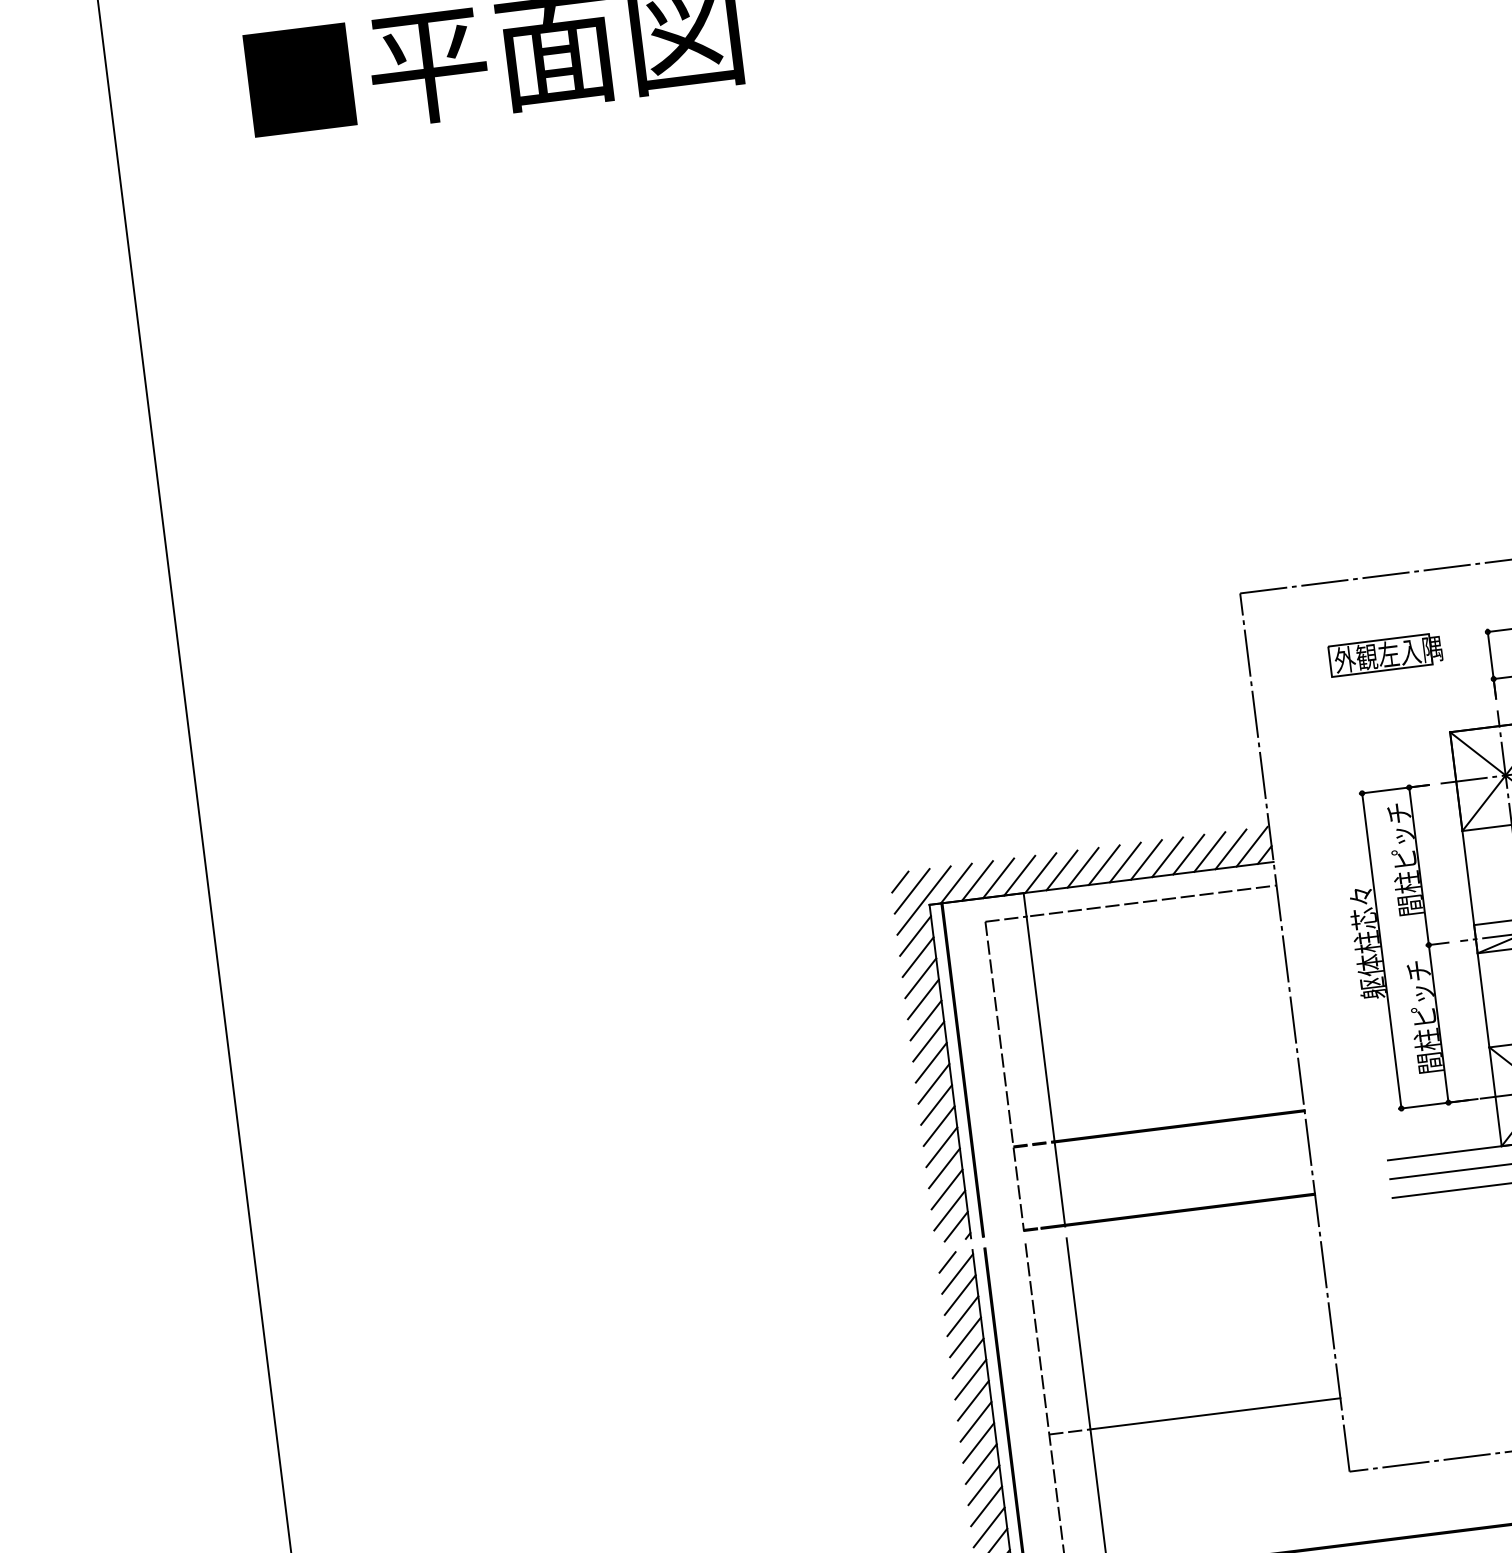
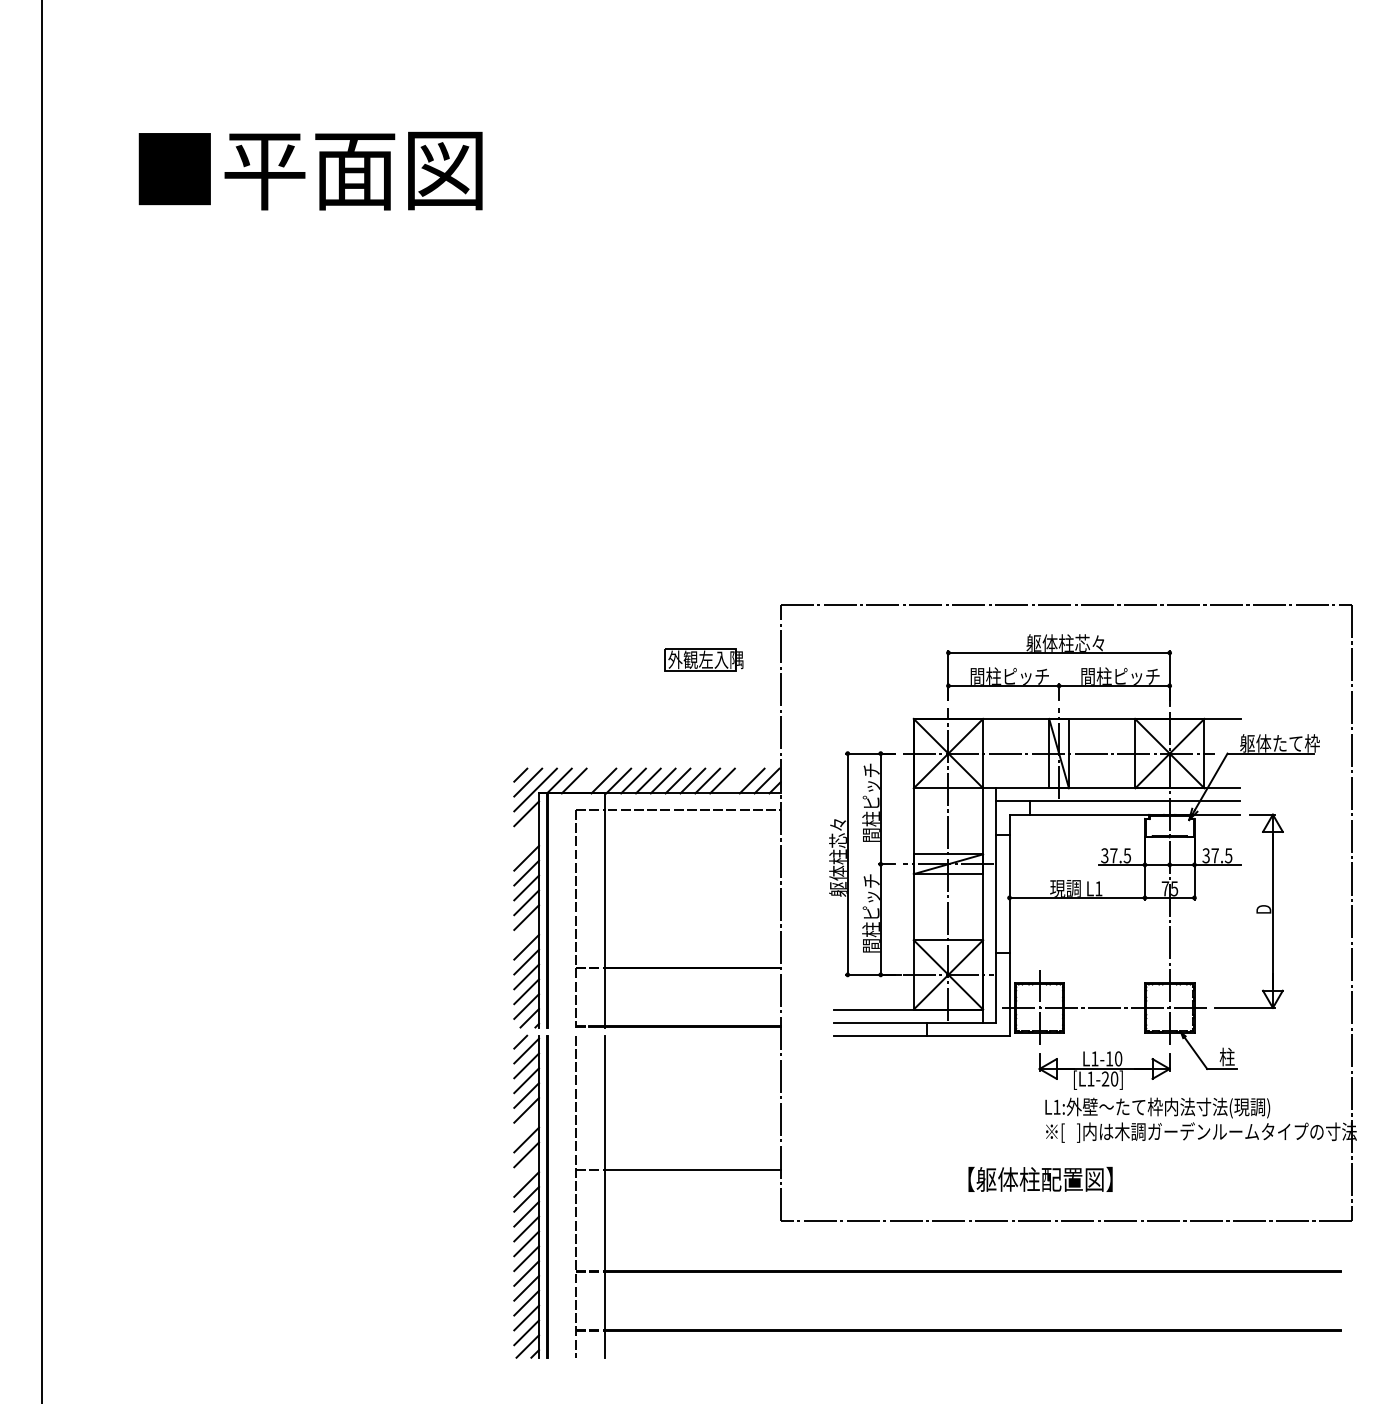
part: (1385, 654) -> (703, 659), moved
line: (1208, 851) -> (736, 780), removed
line: (997, 877) -> (588, 780), removed
line: (917, 957) -> (526, 828), removed
line: (920, 978) -> (526, 843), removed
line: (936, 1105) -> (526, 932), removed
line: (970, 1378) -> (526, 1124), removed
line: (978, 1442) -> (526, 1169), removed

